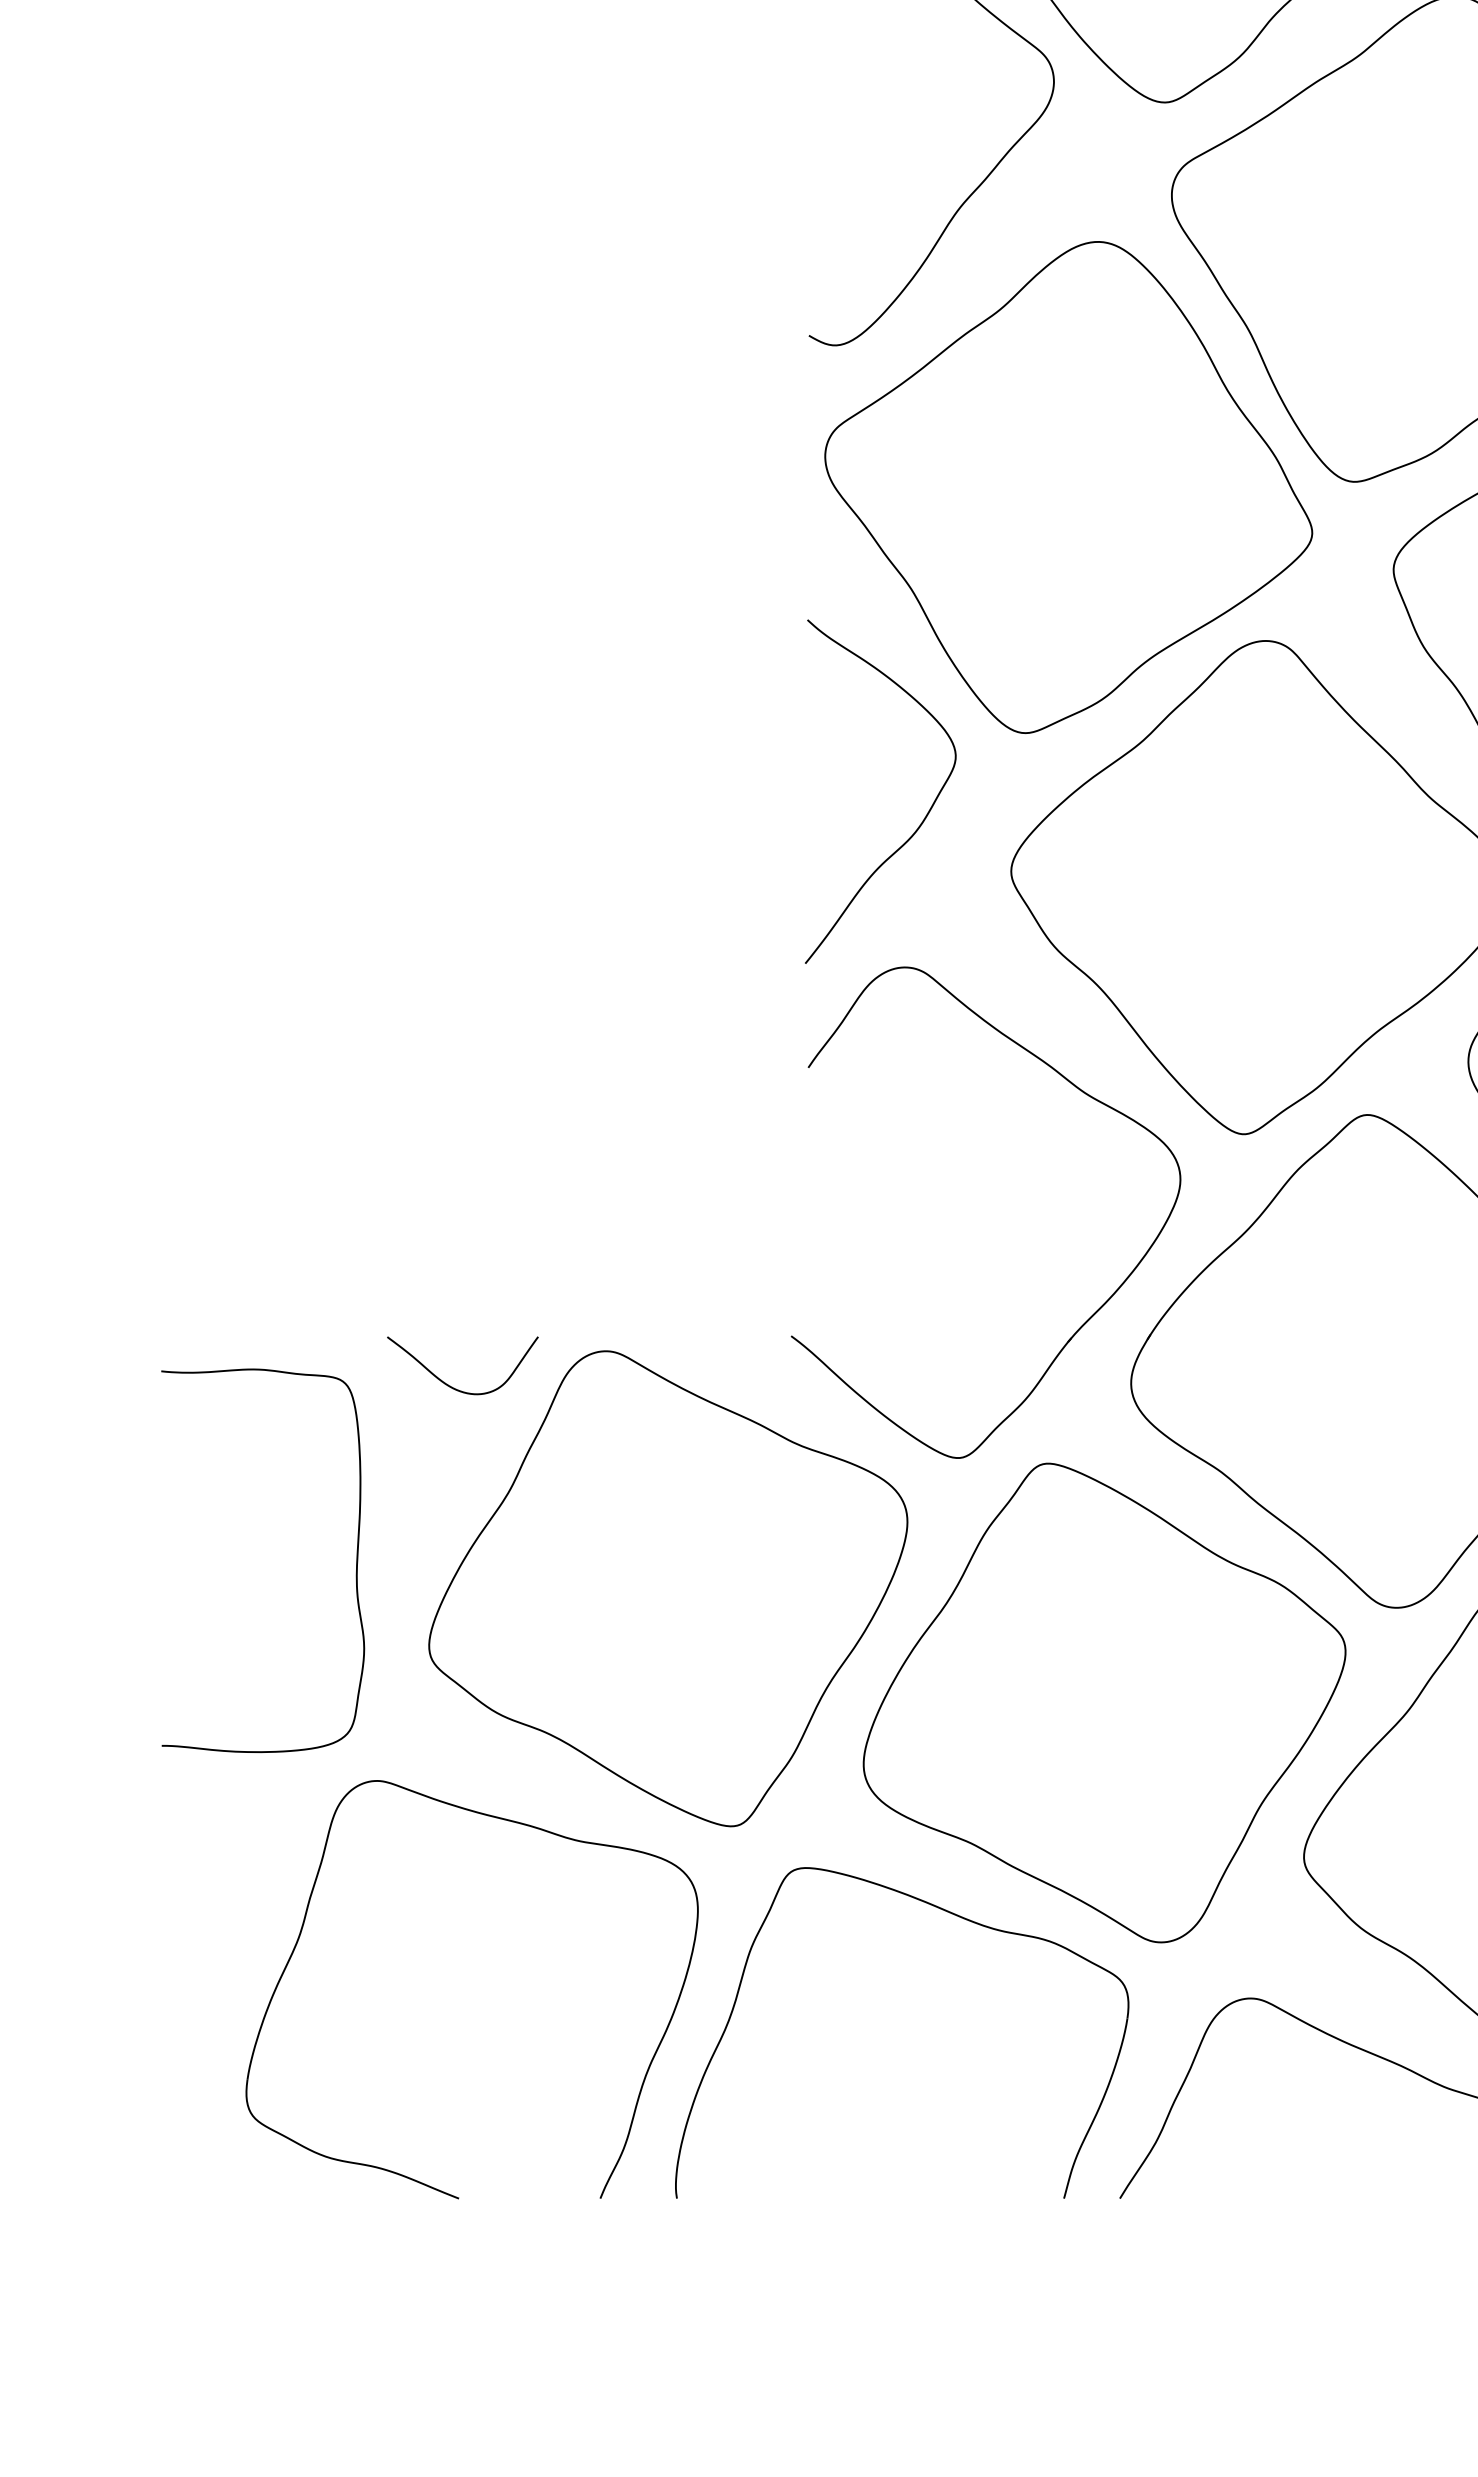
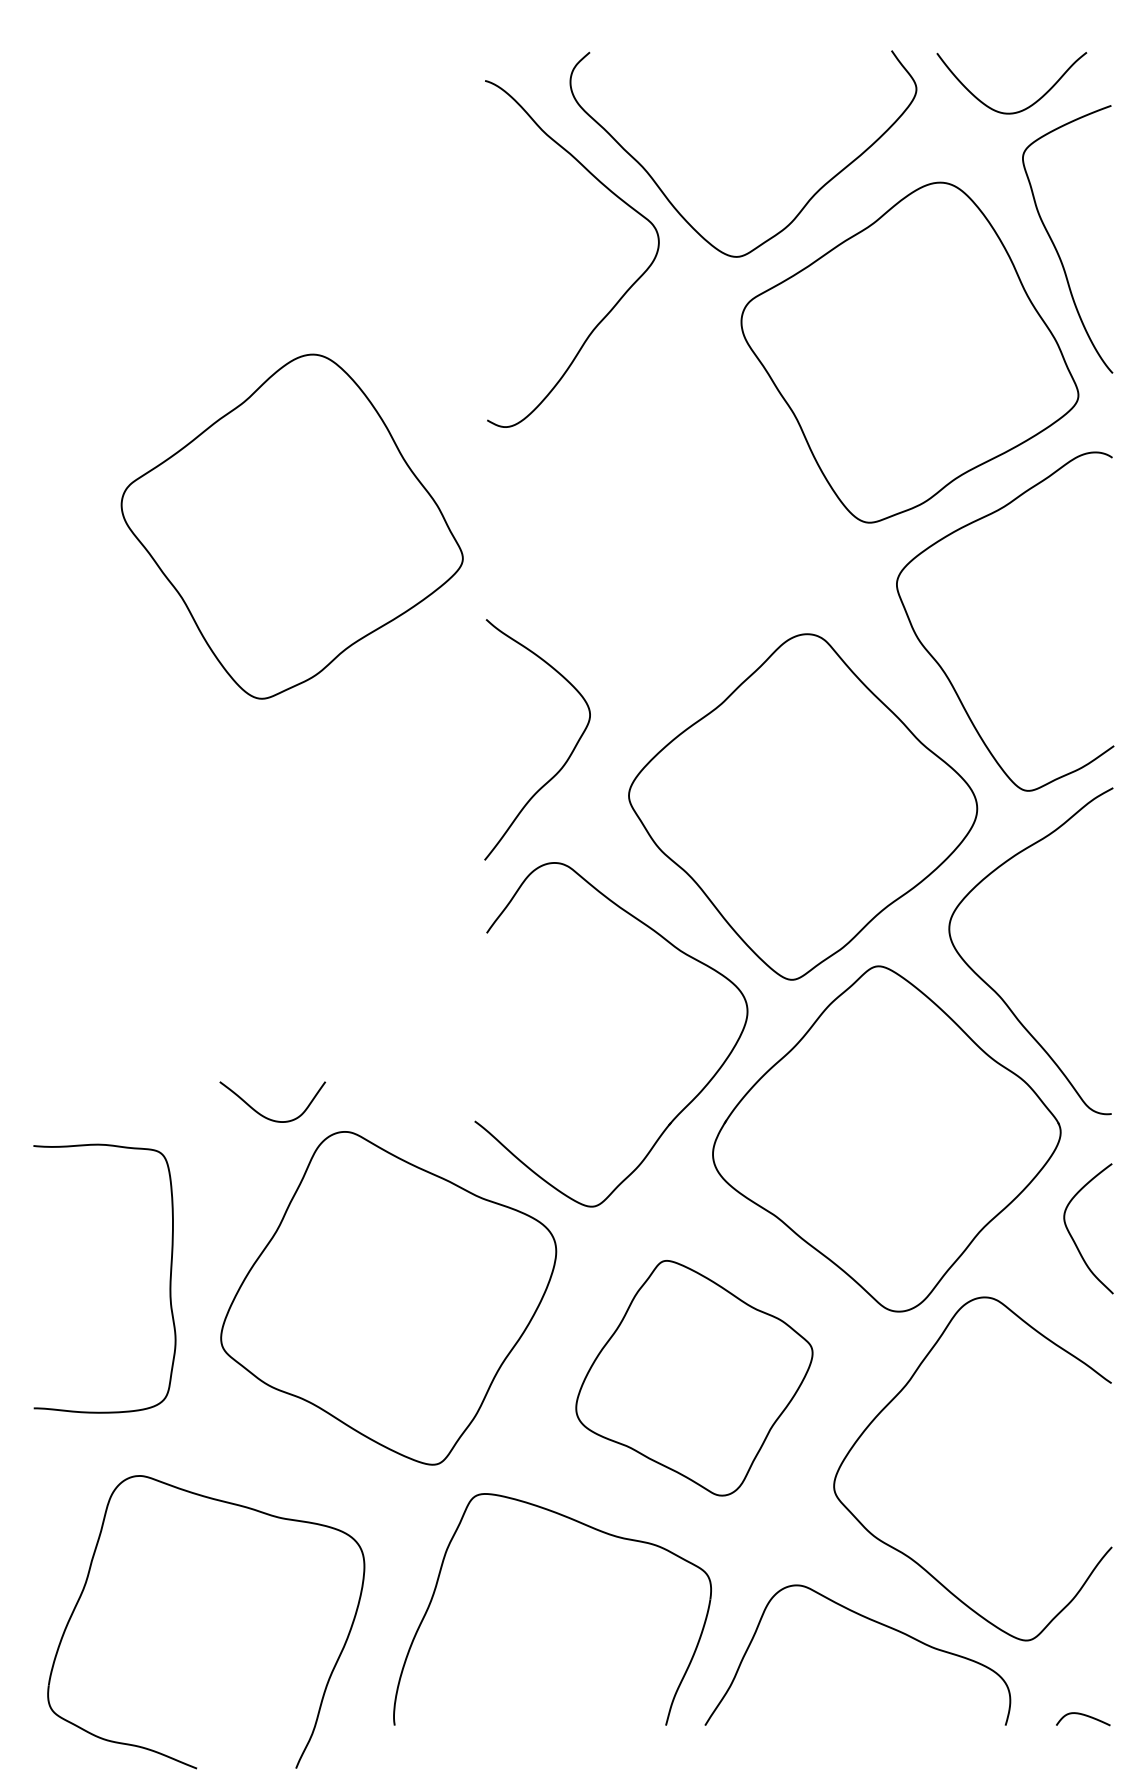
part: (1067, 487) -> (291, 526), moved
curve: (448, 1383) -> (262, 1114), moved
part: (1104, 1701) -> (694, 1377), size x0.7
part: (512, 1823) -> (234, 1505), moved

